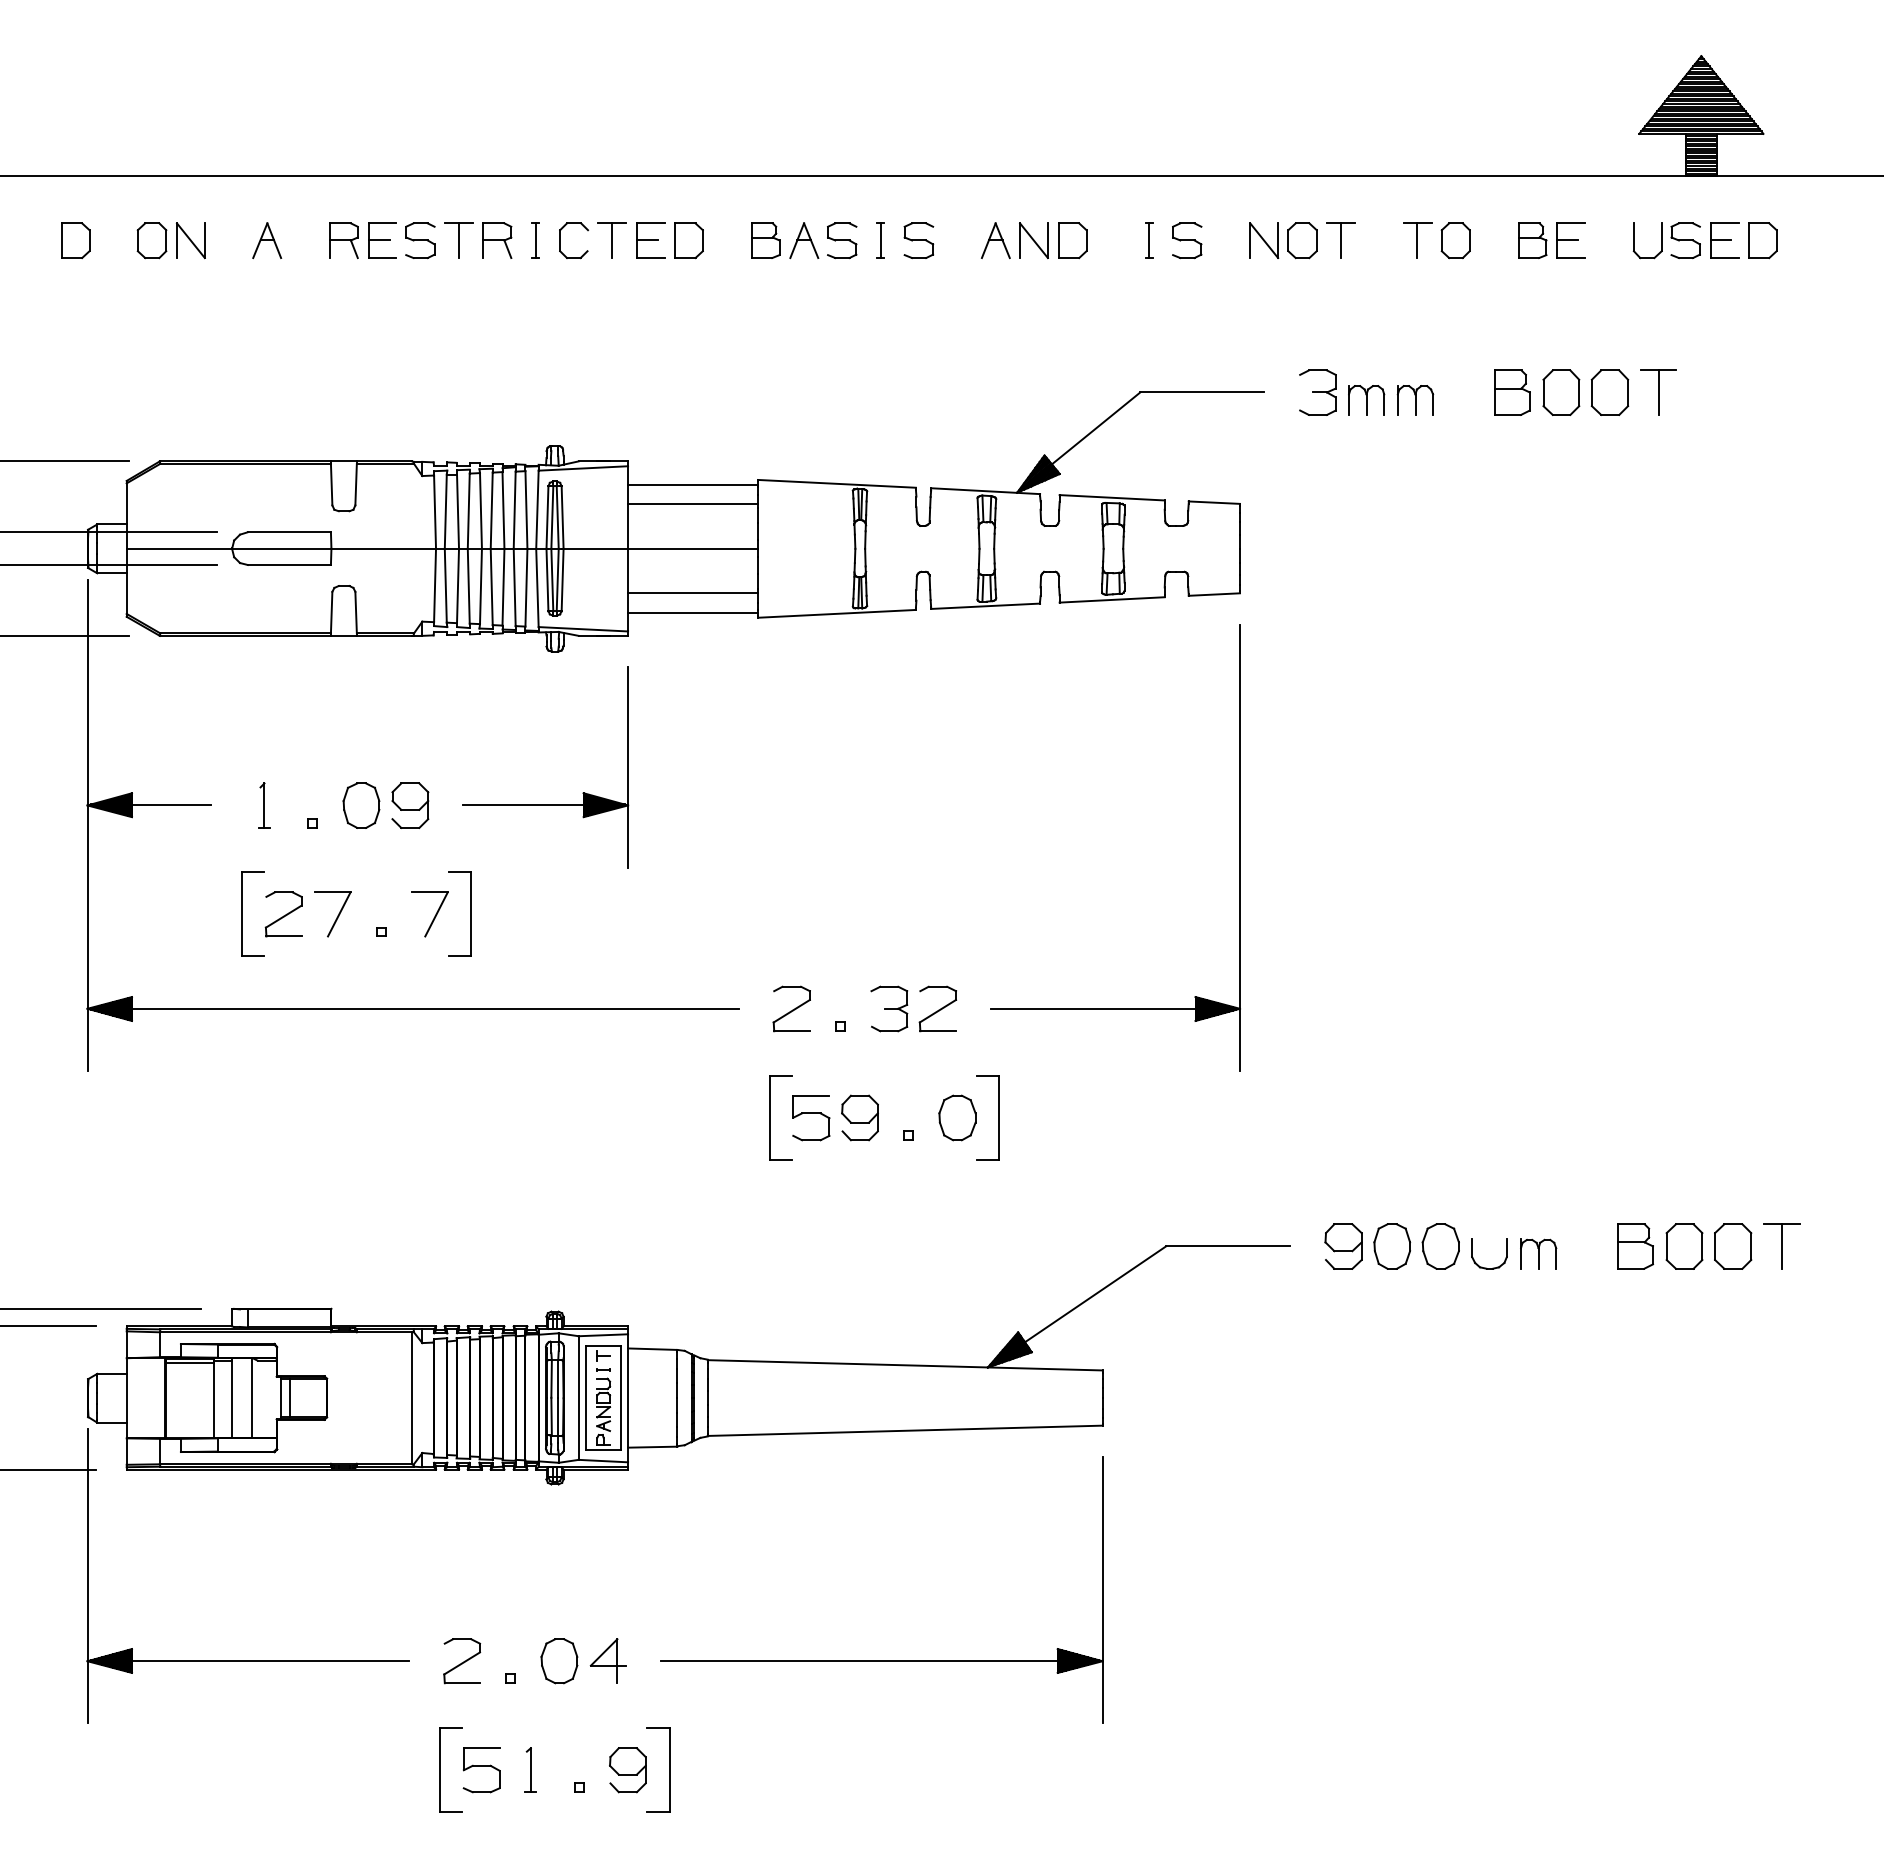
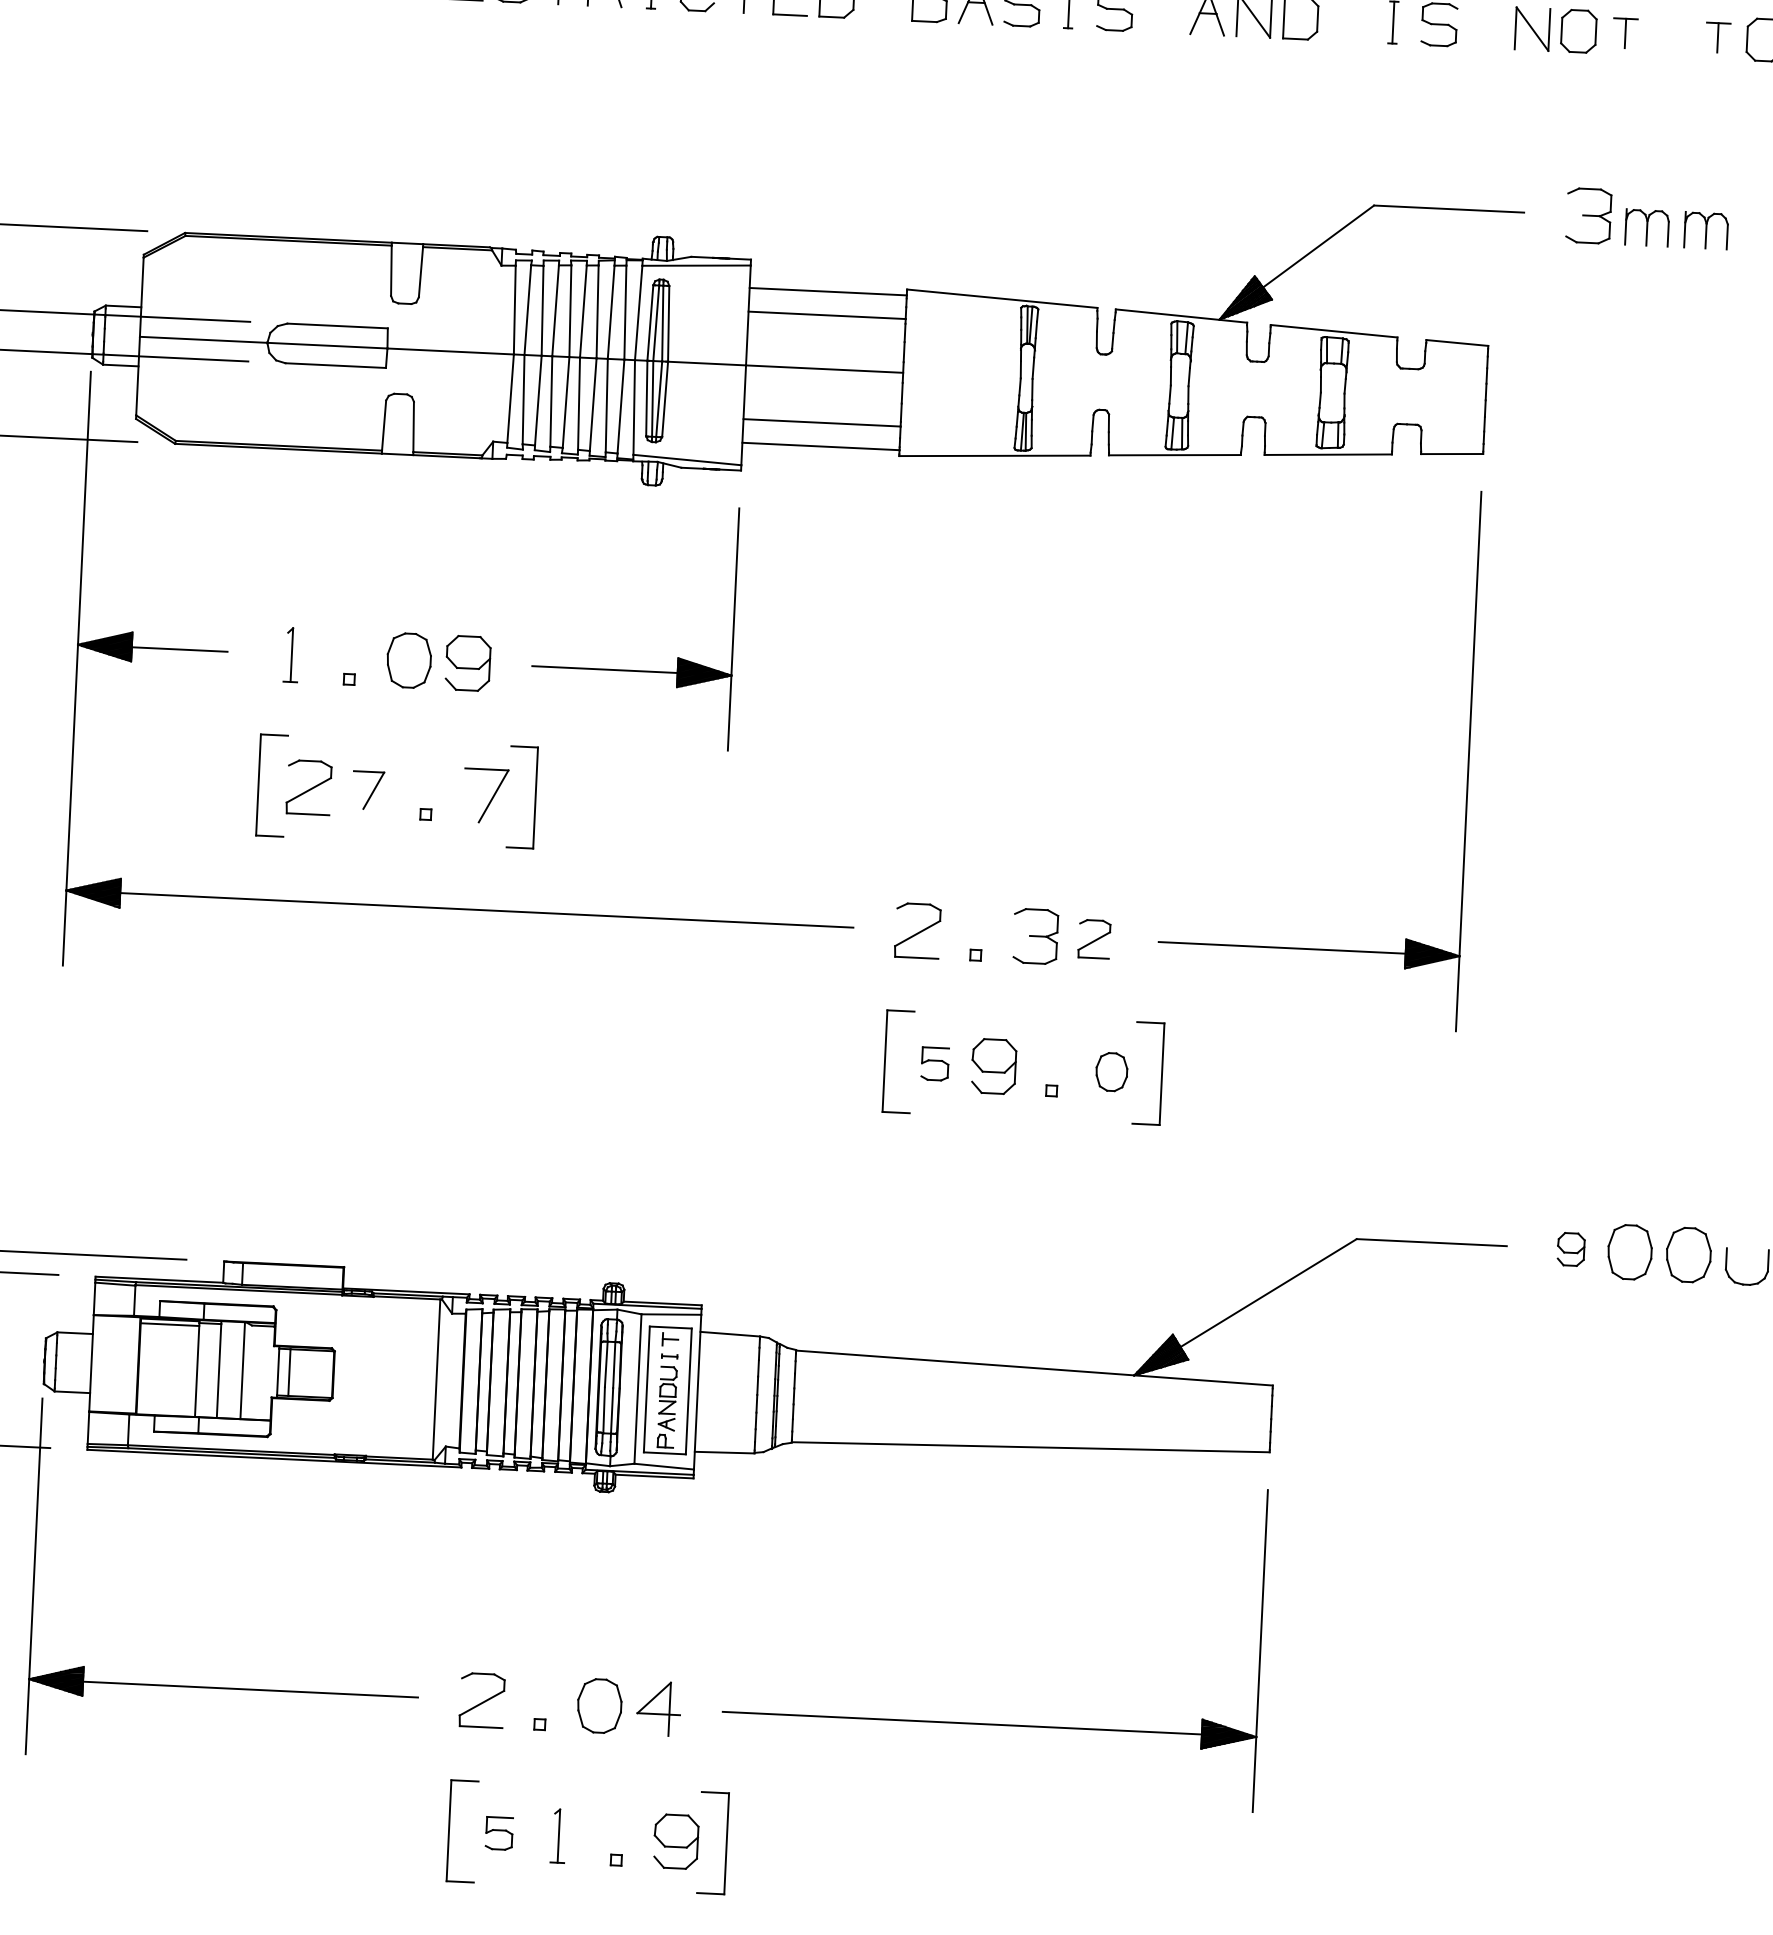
part: (1340, 240) -> (1624, 33), size x0.7
part: (1417, 240) -> (1717, 37), size x0.7
part: (332, 914) -> (367, 790), size x0.7
part: (937, 1008) -> (1093, 938), size x0.7
part: (957, 1117) -> (1111, 1071), size x0.7
part: (811, 1118) -> (935, 1064), size x0.6
part: (1343, 1246) -> (1571, 1249), size x0.6
part: (481, 1770) -> (499, 1833), size x0.6

